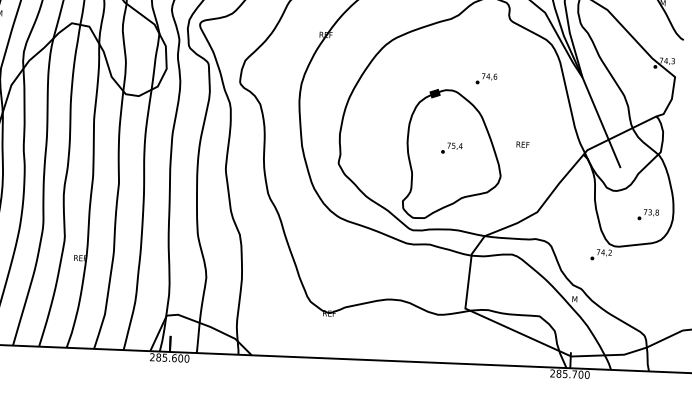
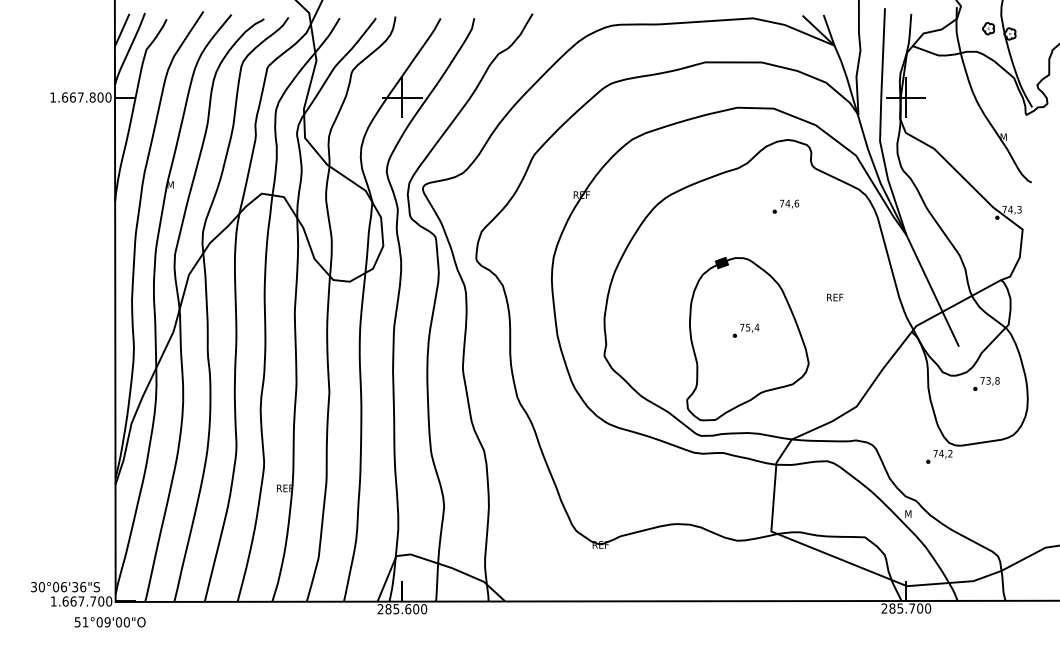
part: (486, 78) -> (785, 206), moved
text: (523, 144) -> (835, 297), moved
part: (648, 214) -> (986, 383), moved

